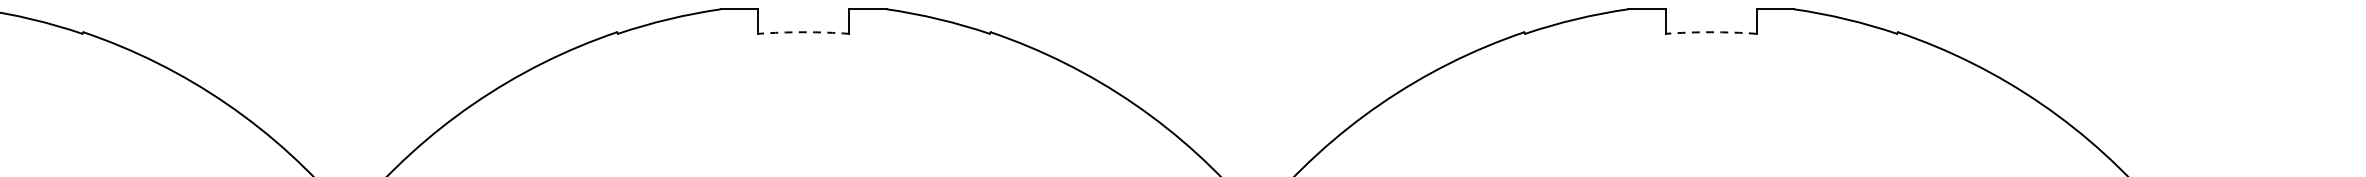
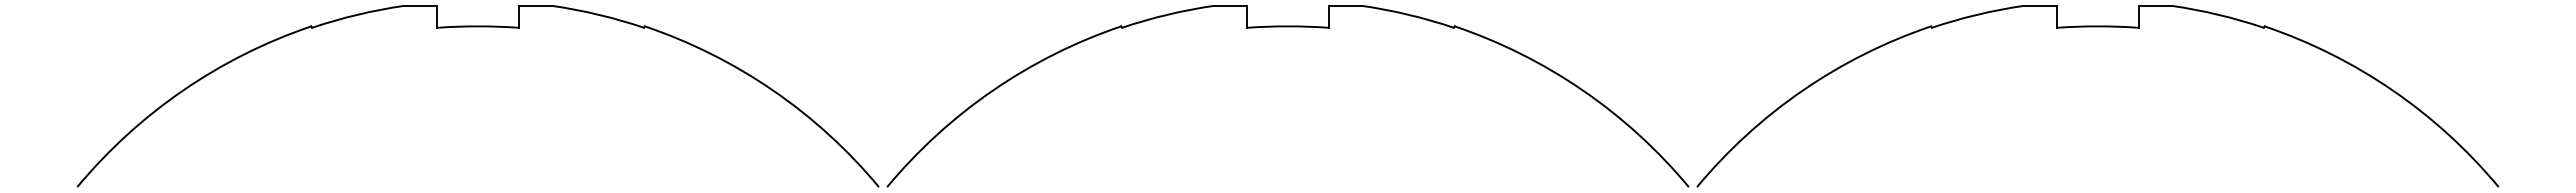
arc: (803, 32) -> (1287, 26), dashed -> solid
arc: (1710, 32) -> (2097, 26), dashed -> solid

